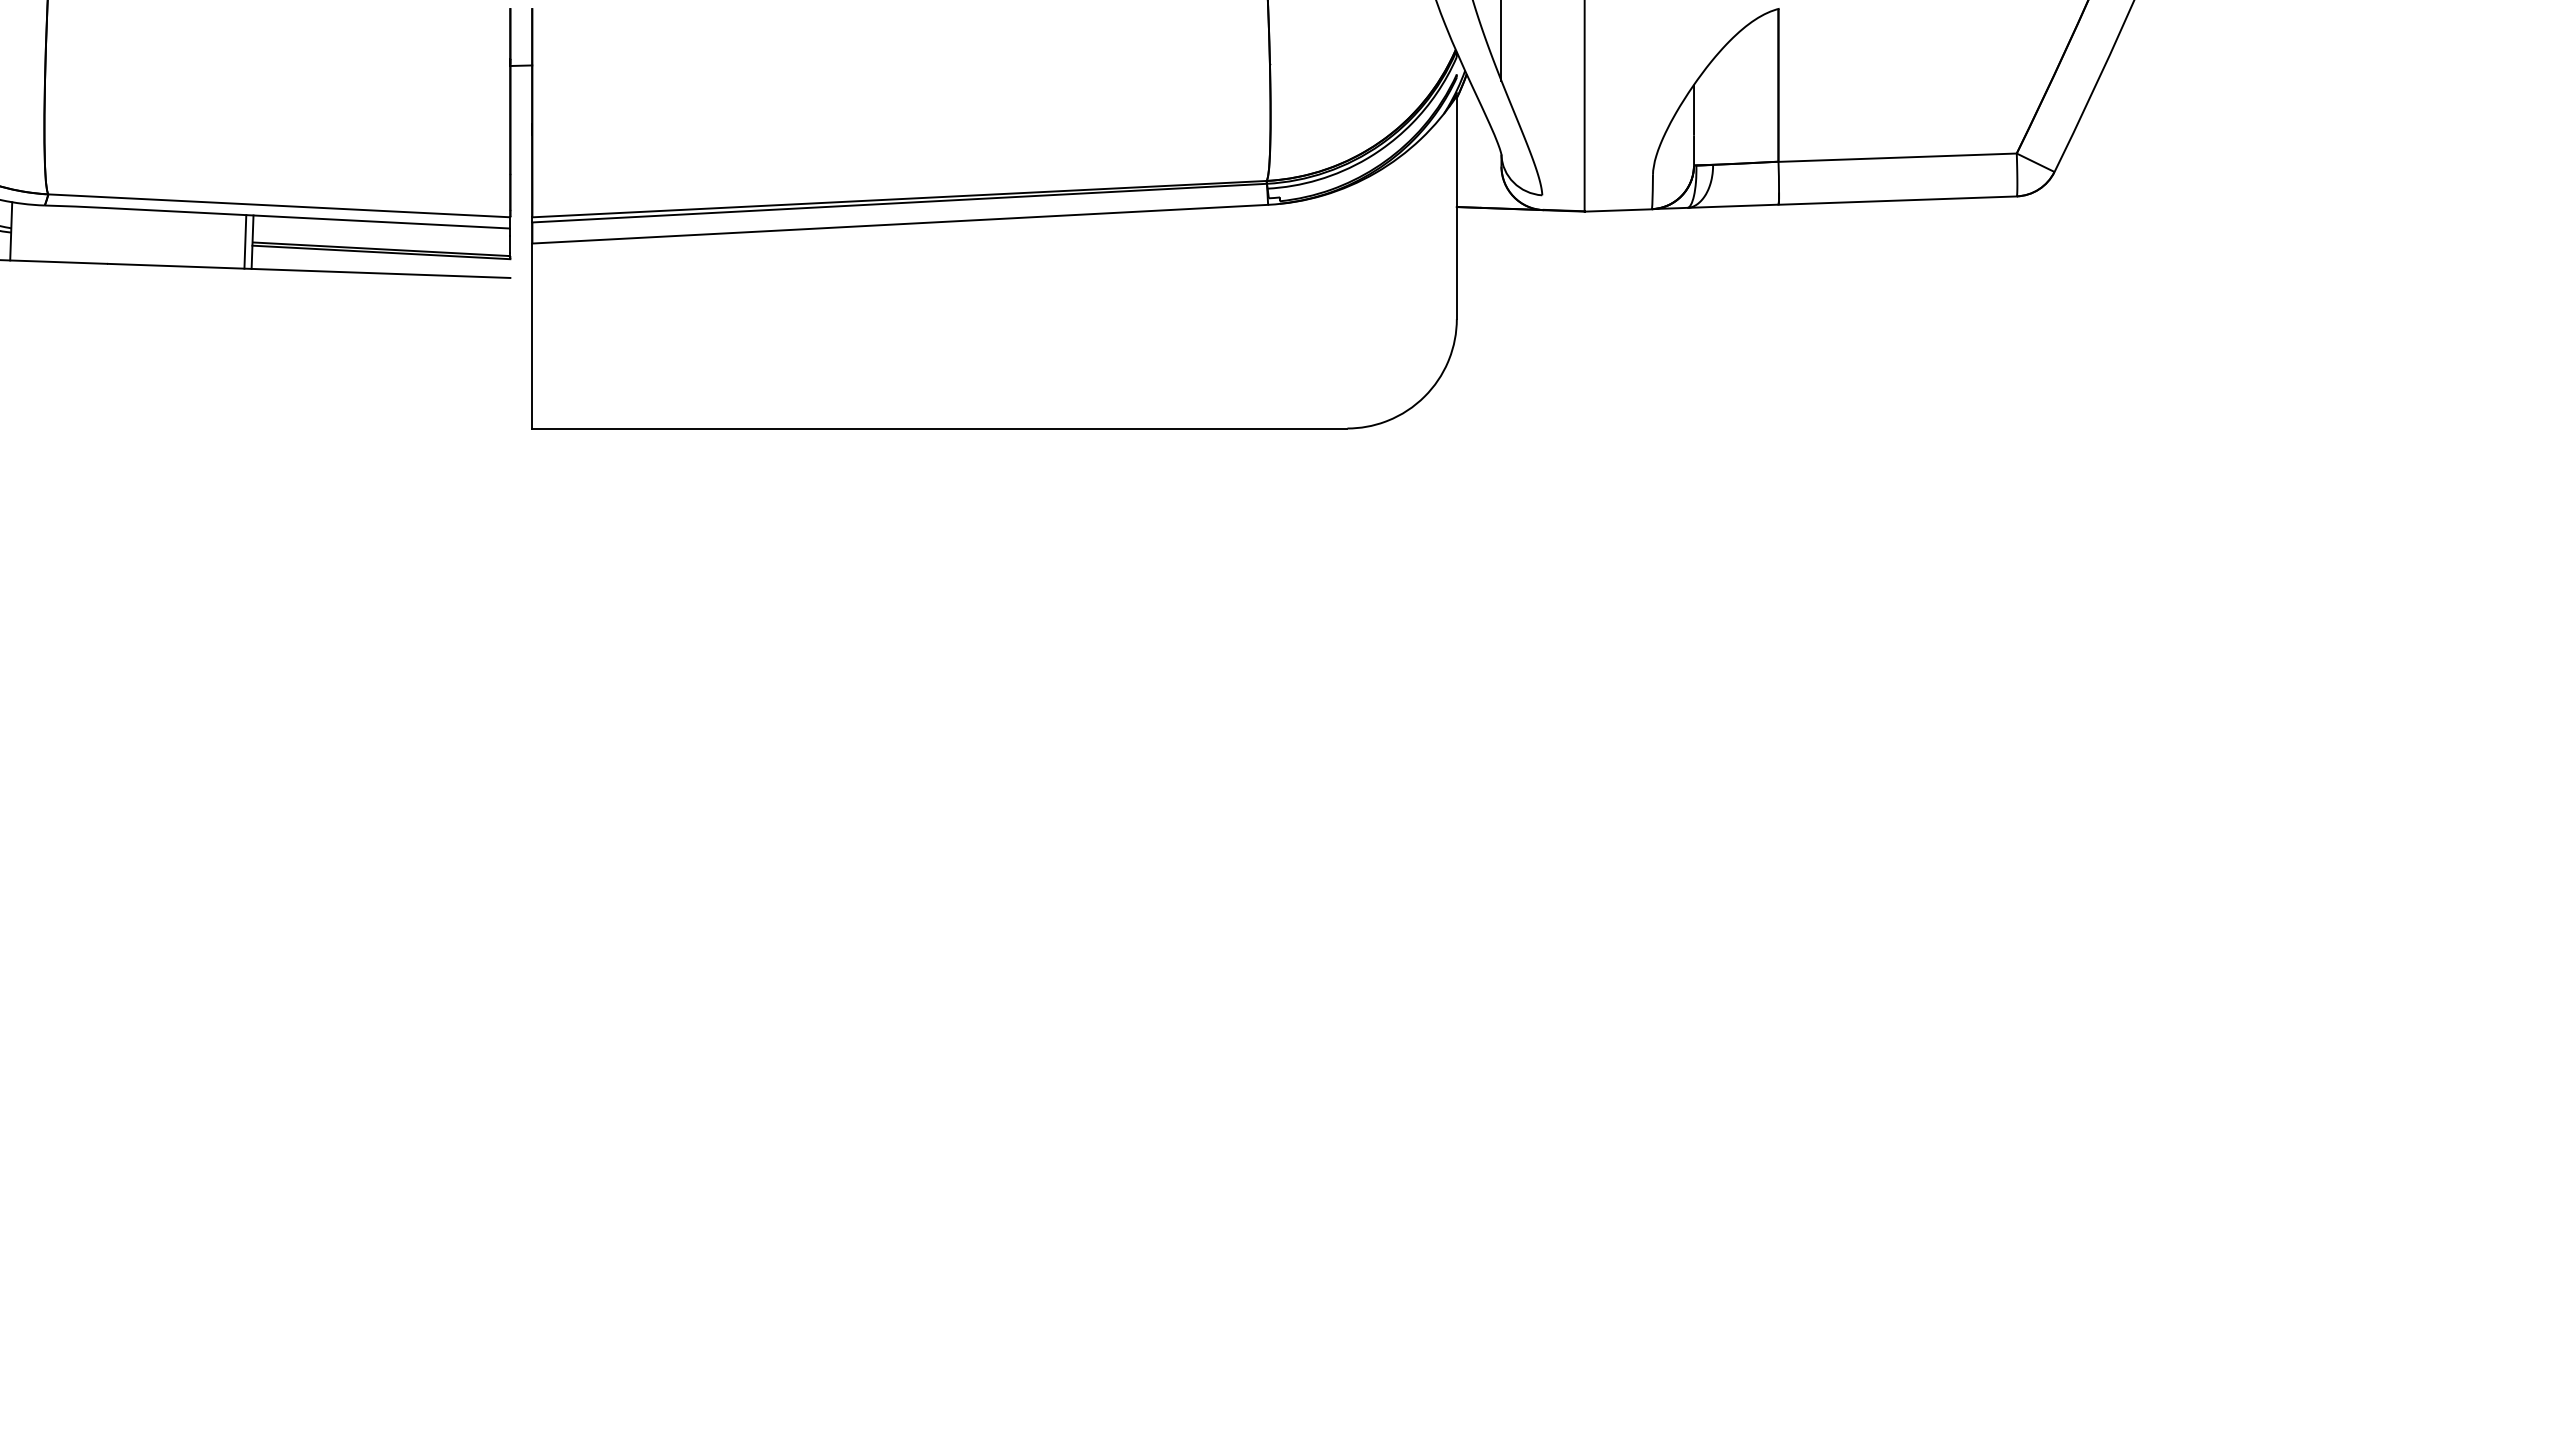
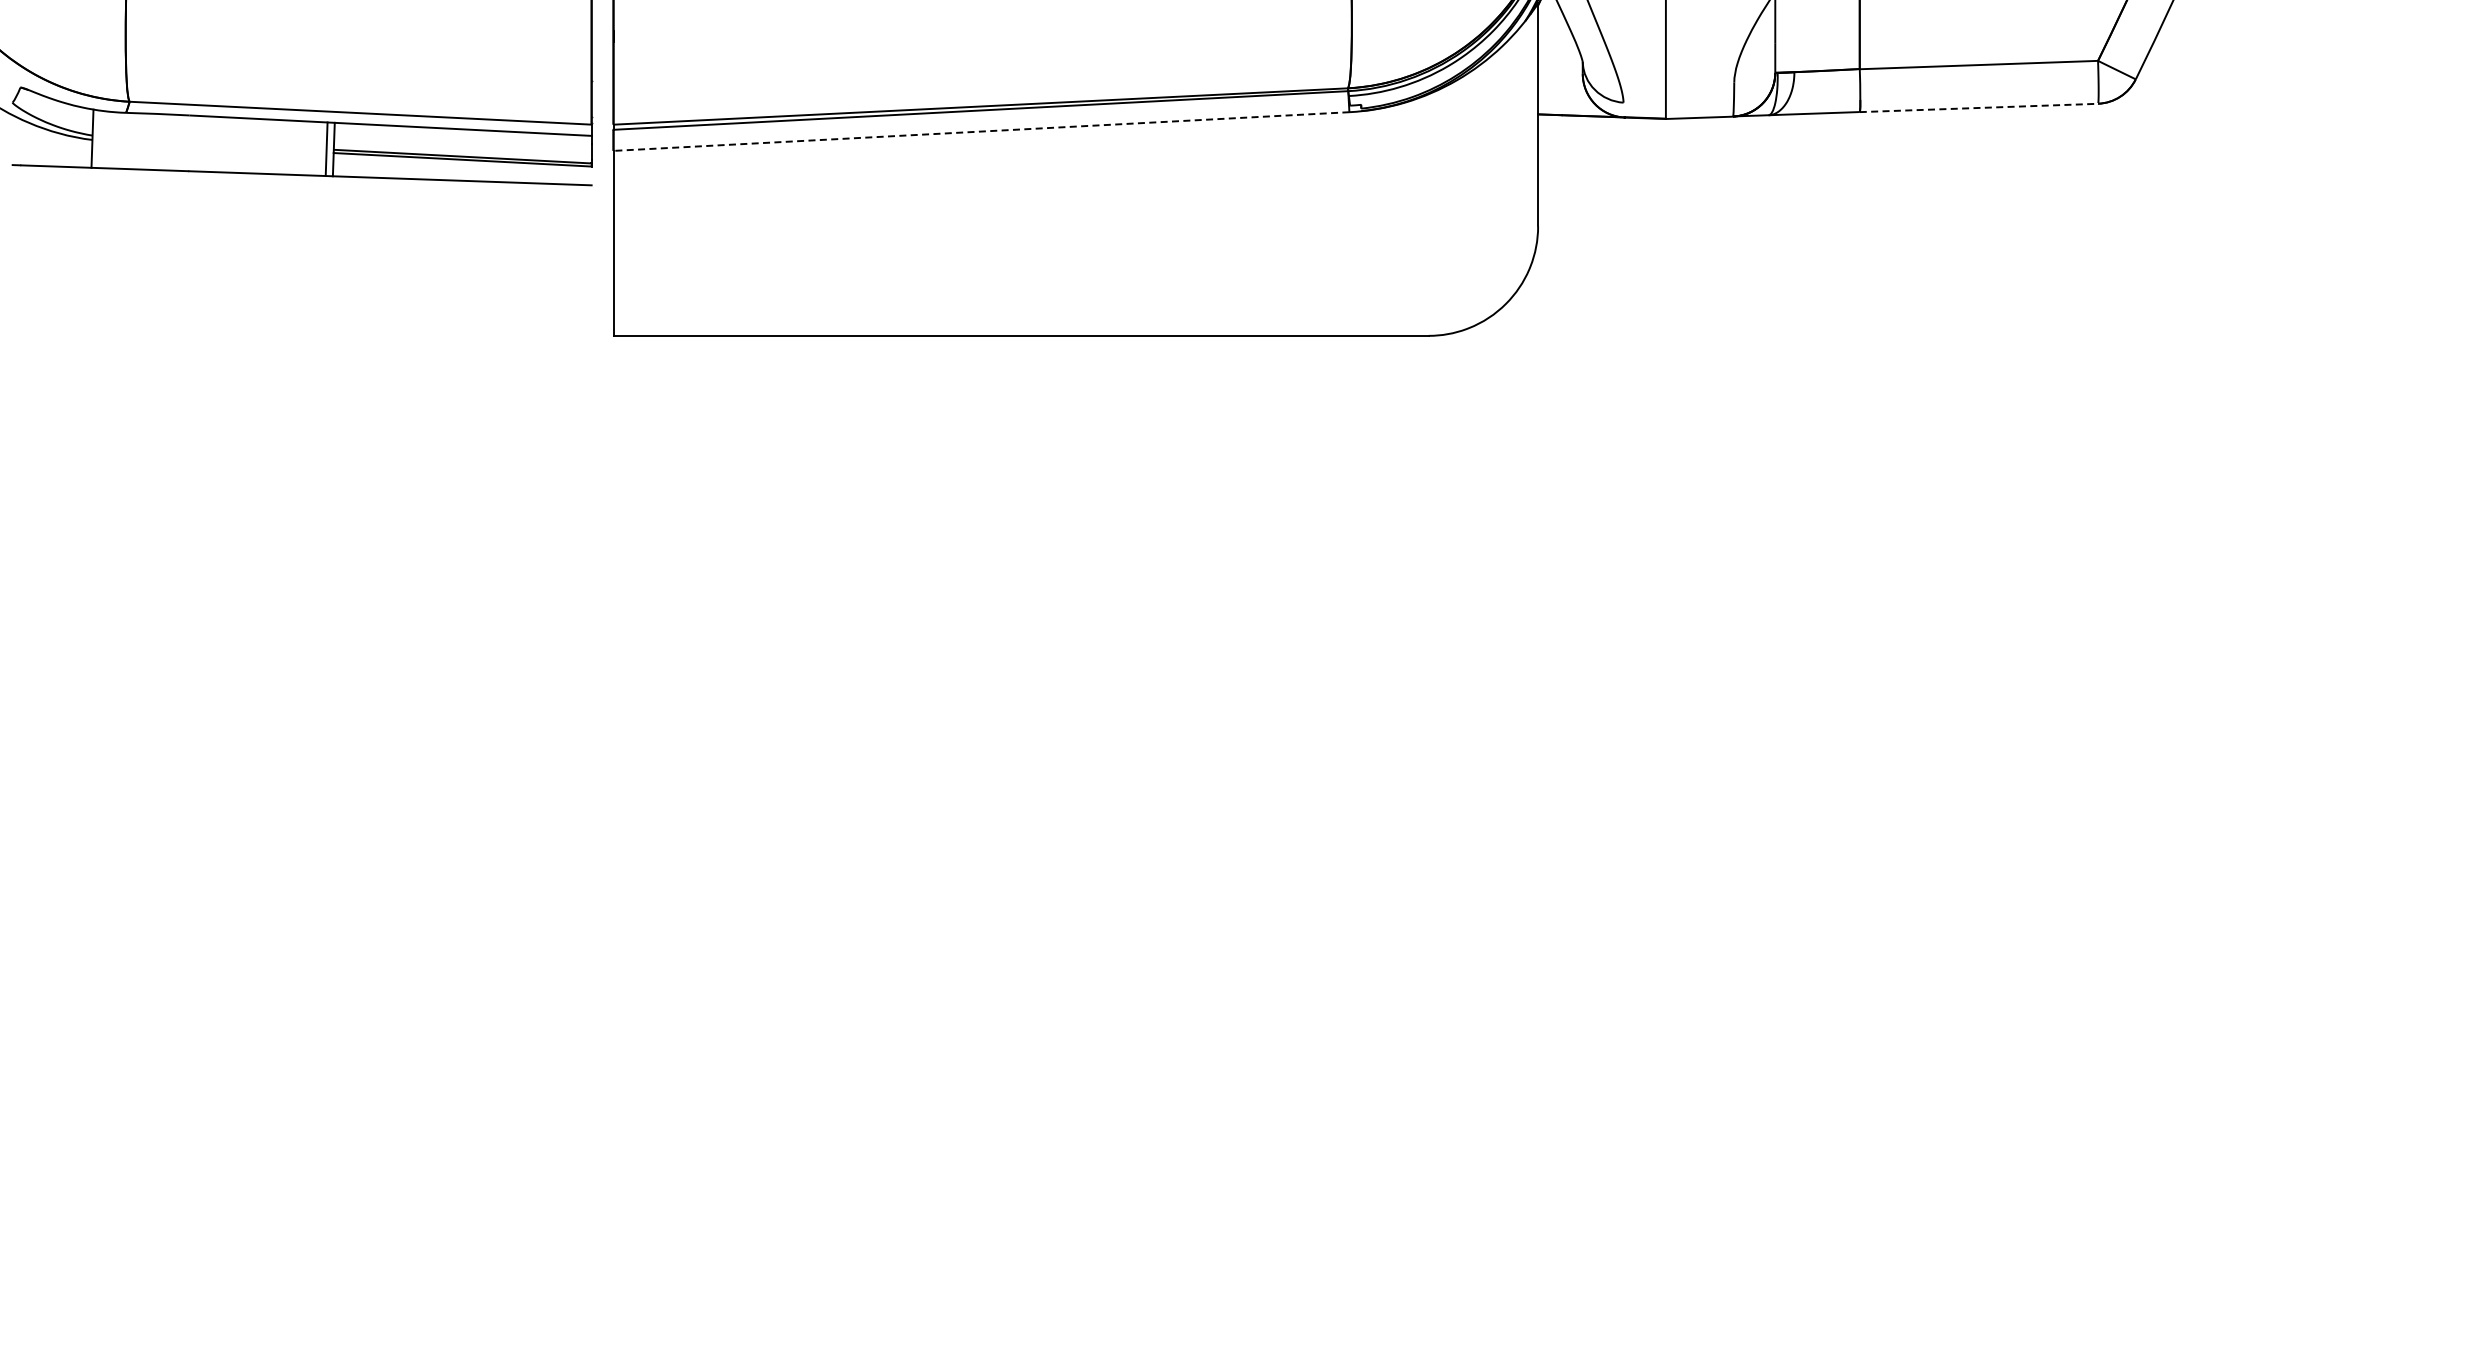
line: (1898, 200) -> (1979, 107), solid -> dashed
line: (899, 224) -> (980, 131), solid -> dashed

